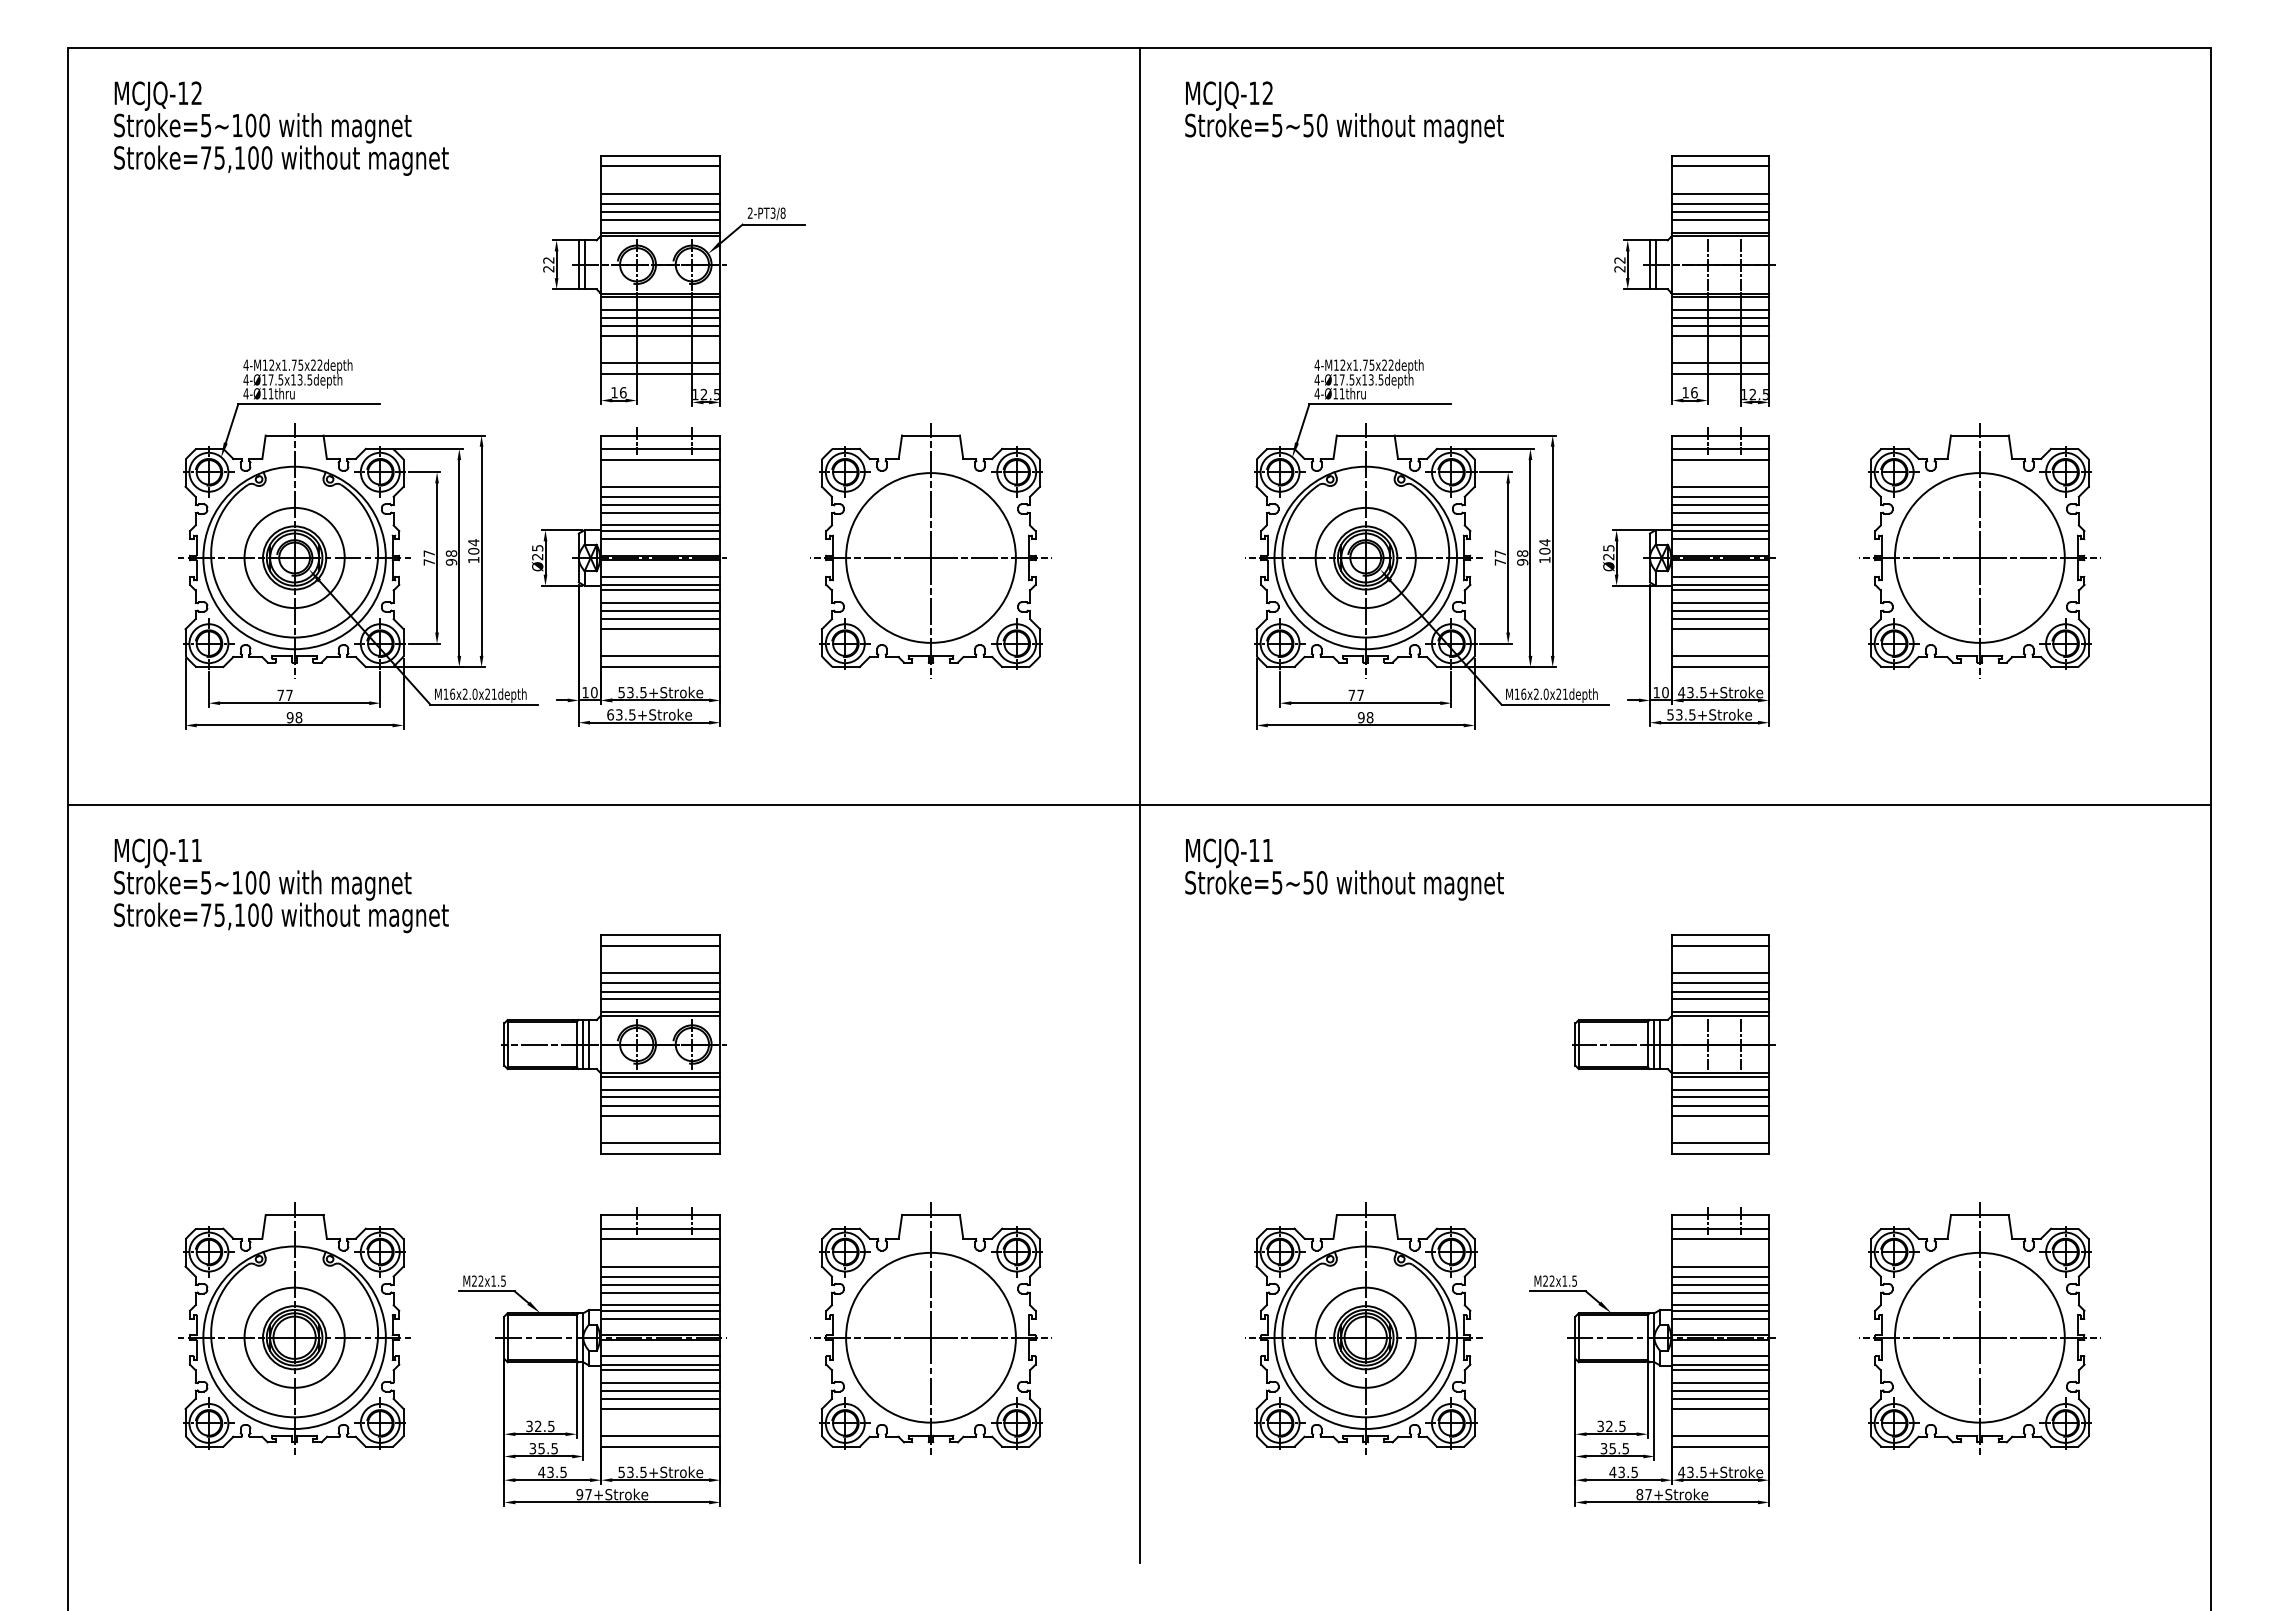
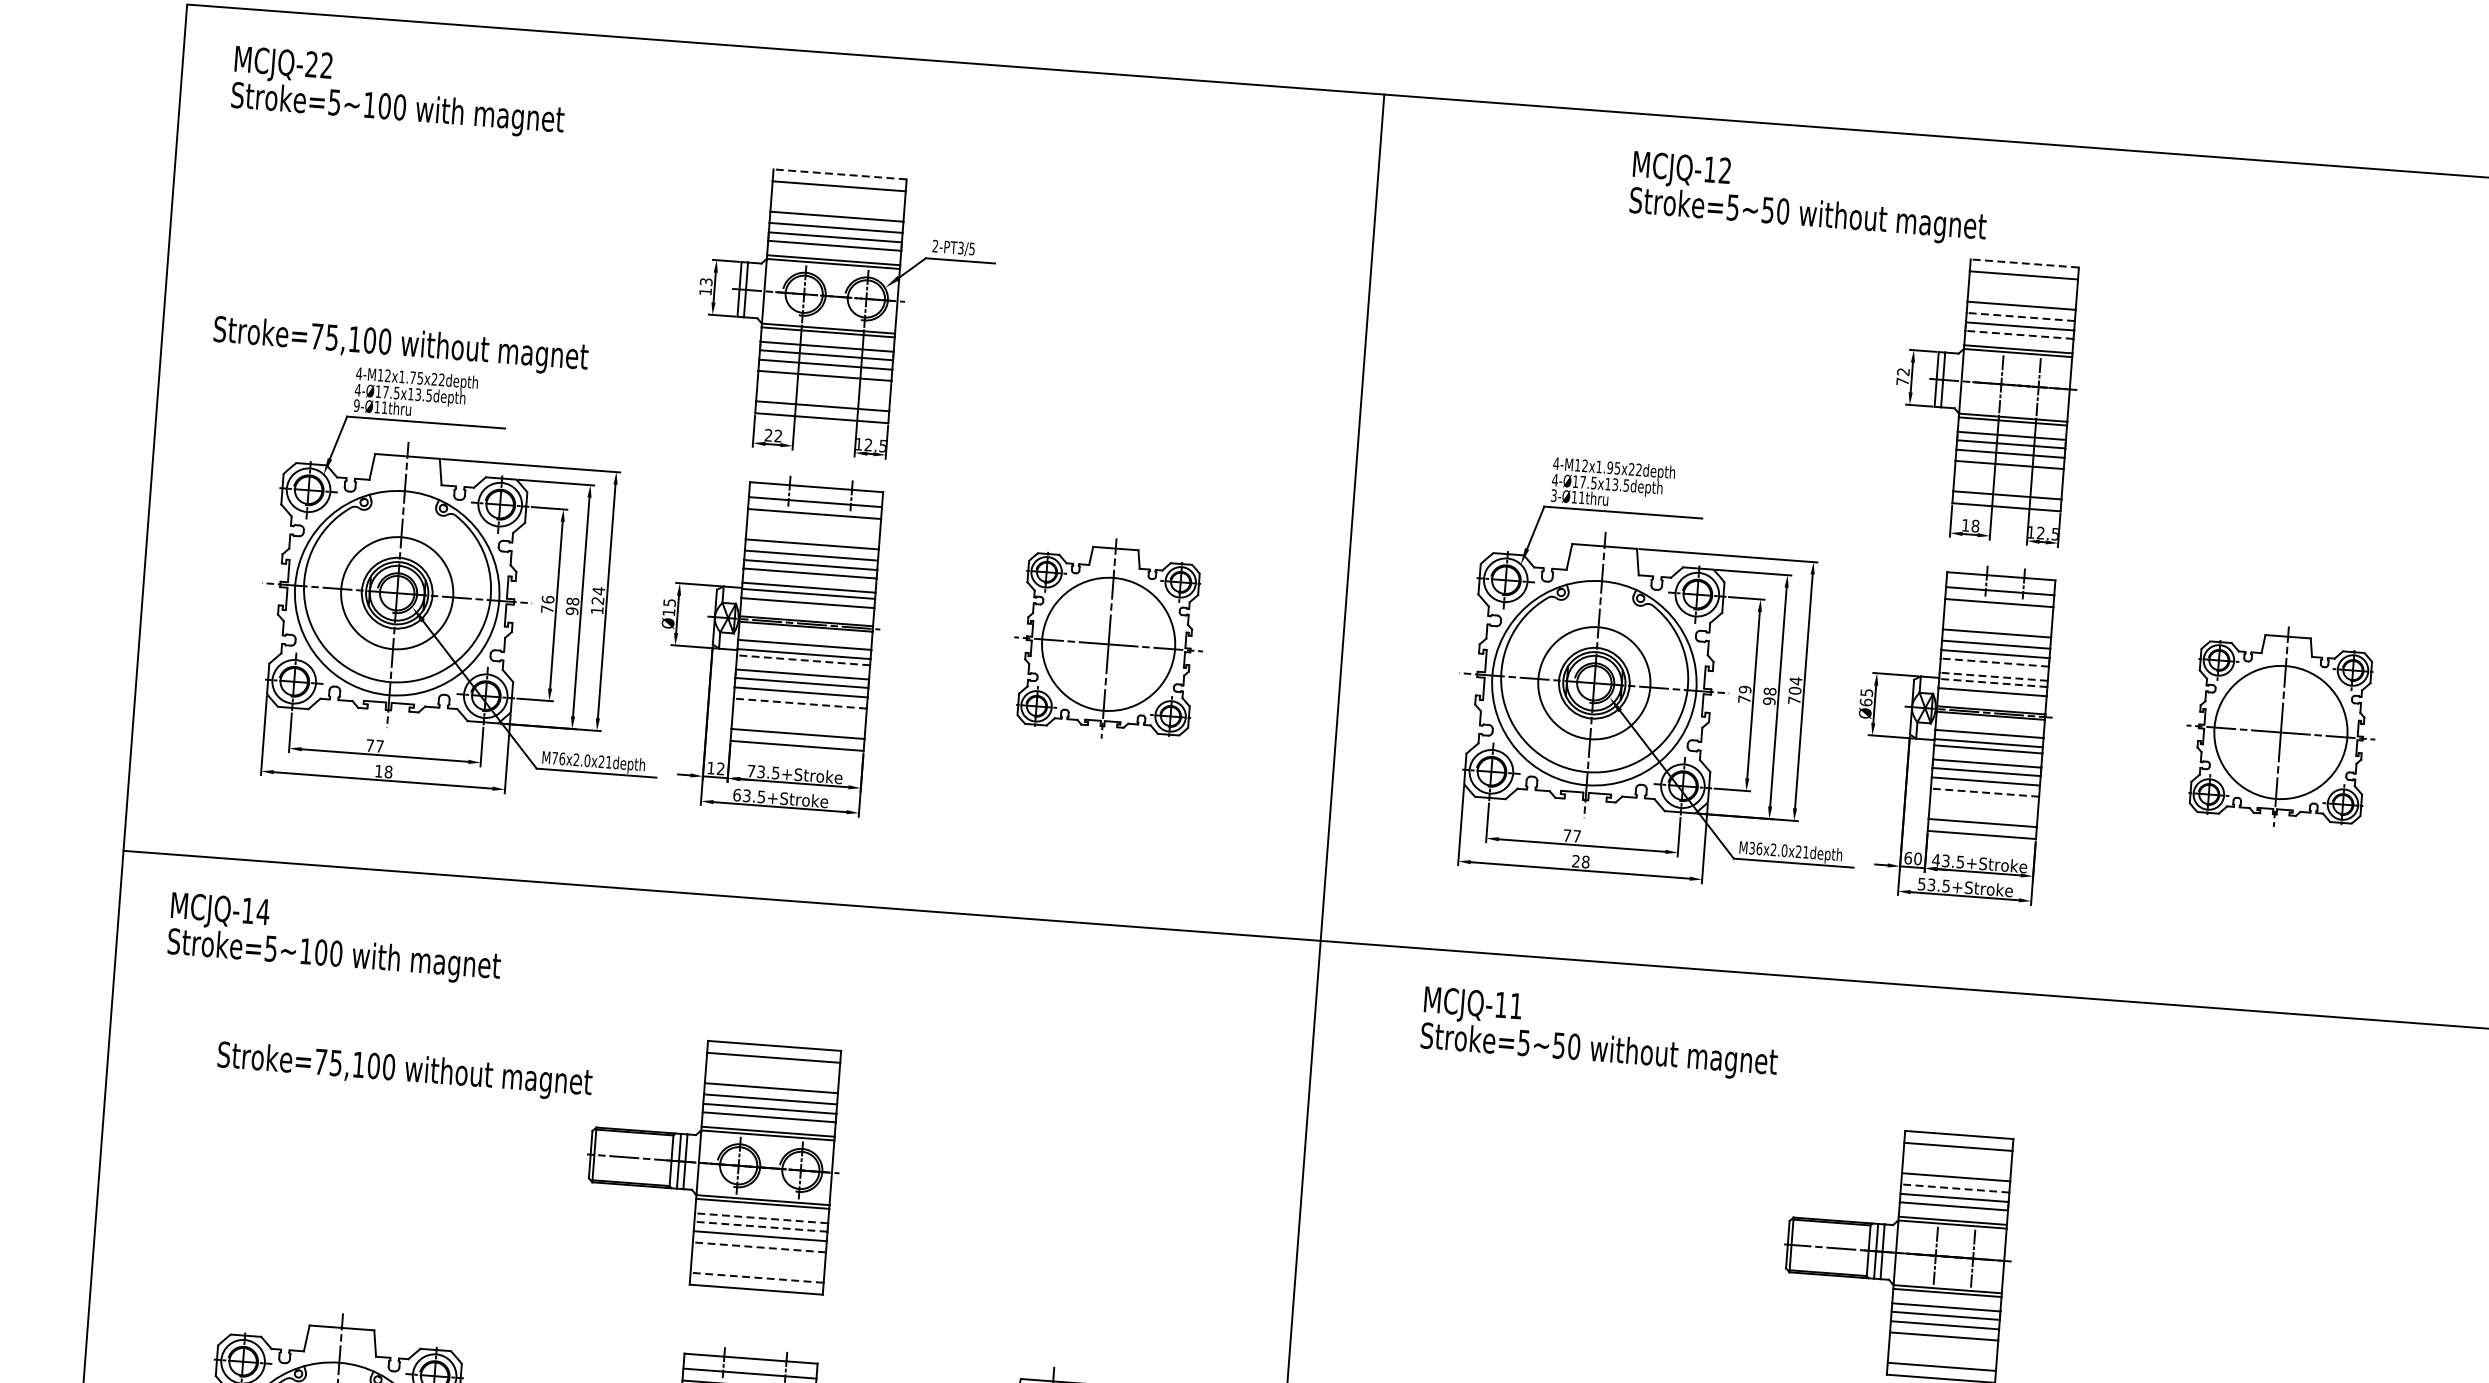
text: (183, 92) -> (312, 63), MCJQ-12 -> MCJQ-22
text: (1344, 112) -> (1809, 198), moved
line: (660, 155) -> (839, 174), solid -> dashed
line: (1720, 155) -> (2024, 263), solid -> dashed
text: (281, 160) -> (401, 345), moved
line: (1720, 203) -> (2020, 316), solid -> dashed
text: (782, 212) -> (971, 248), 2-PT3/8 -> 2-PT3/5
line: (1720, 219) -> (2019, 334), solid -> dashed
text: (548, 264) -> (705, 286), 22 -> 13
text: (1619, 269) -> (1902, 382), 22 -> 72
text: (1364, 364) -> (1609, 466), 4-M12x1.75x22depth -> 4-M12x1.95x22depth
text: (618, 392) -> (773, 435), 16 -> 22
text: (1694, 392) -> (1975, 525), 16 -> 18
text: (245, 393) -> (356, 405), 4-Ø11thru -> 9-Ø11thru
text: (1316, 393) -> (1553, 495), 4-Ø11thru -> 3-Ø11thru
line: (1720, 512) -> (1994, 662), solid -> dashed
line: (1720, 525) -> (1993, 676), solid -> dashed
line: (1720, 531) -> (1993, 683), solid -> dashed
text: (473, 550) -> (597, 599), 104 -> 124
part: (930, 550) -> (1108, 638), size x0.7
part: (1979, 550) -> (2280, 726), size x0.7
text: (428, 553) -> (547, 599), 77 -> 76
text: (1500, 553) -> (1745, 689), 77 -> 79
text: (537, 556) -> (668, 611), Ø25 -> Ø15
text: (1608, 556) -> (1865, 701), Ø25 -> Ø65
text: (1544, 560) -> (1793, 701), 104 -> 704
line: (660, 590) -> (803, 660), solid -> dashed
line: (660, 629) -> (800, 703), solid -> dashed
line: (1720, 629) -> (1984, 792), solid -> dashed
text: (594, 692) -> (721, 768), 10 -> 12
text: (621, 692) -> (751, 771), 53.5+Stroke -> 73.5+Stroke
text: (1656, 692) -> (1907, 858), 10 -> 60
text: (445, 693) -> (554, 757), M16x2.0x21depth -> M76x2.0x21depth
text: (1516, 693) -> (1751, 847), M16x2.0x21depth -> M36x2.0x21depth
text: (289, 717) -> (378, 771), 98 -> 18
text: (1361, 717) -> (1576, 861), 98 -> 28
text: (196, 850) -> (262, 911), MCJQ-11 -> MCJQ-14
text: (1344, 869) -> (1600, 1033), moved
text: (281, 917) -> (404, 1070), moved
line: (1720, 983) -> (1955, 1188), solid -> dashed
line: (660, 1089) -> (761, 1218), solid -> dashed
line: (660, 1097) -> (760, 1226), solid -> dashed
line: (660, 1115) -> (759, 1247), solid -> dashed
line: (660, 1142) -> (757, 1277), solid -> dashed

